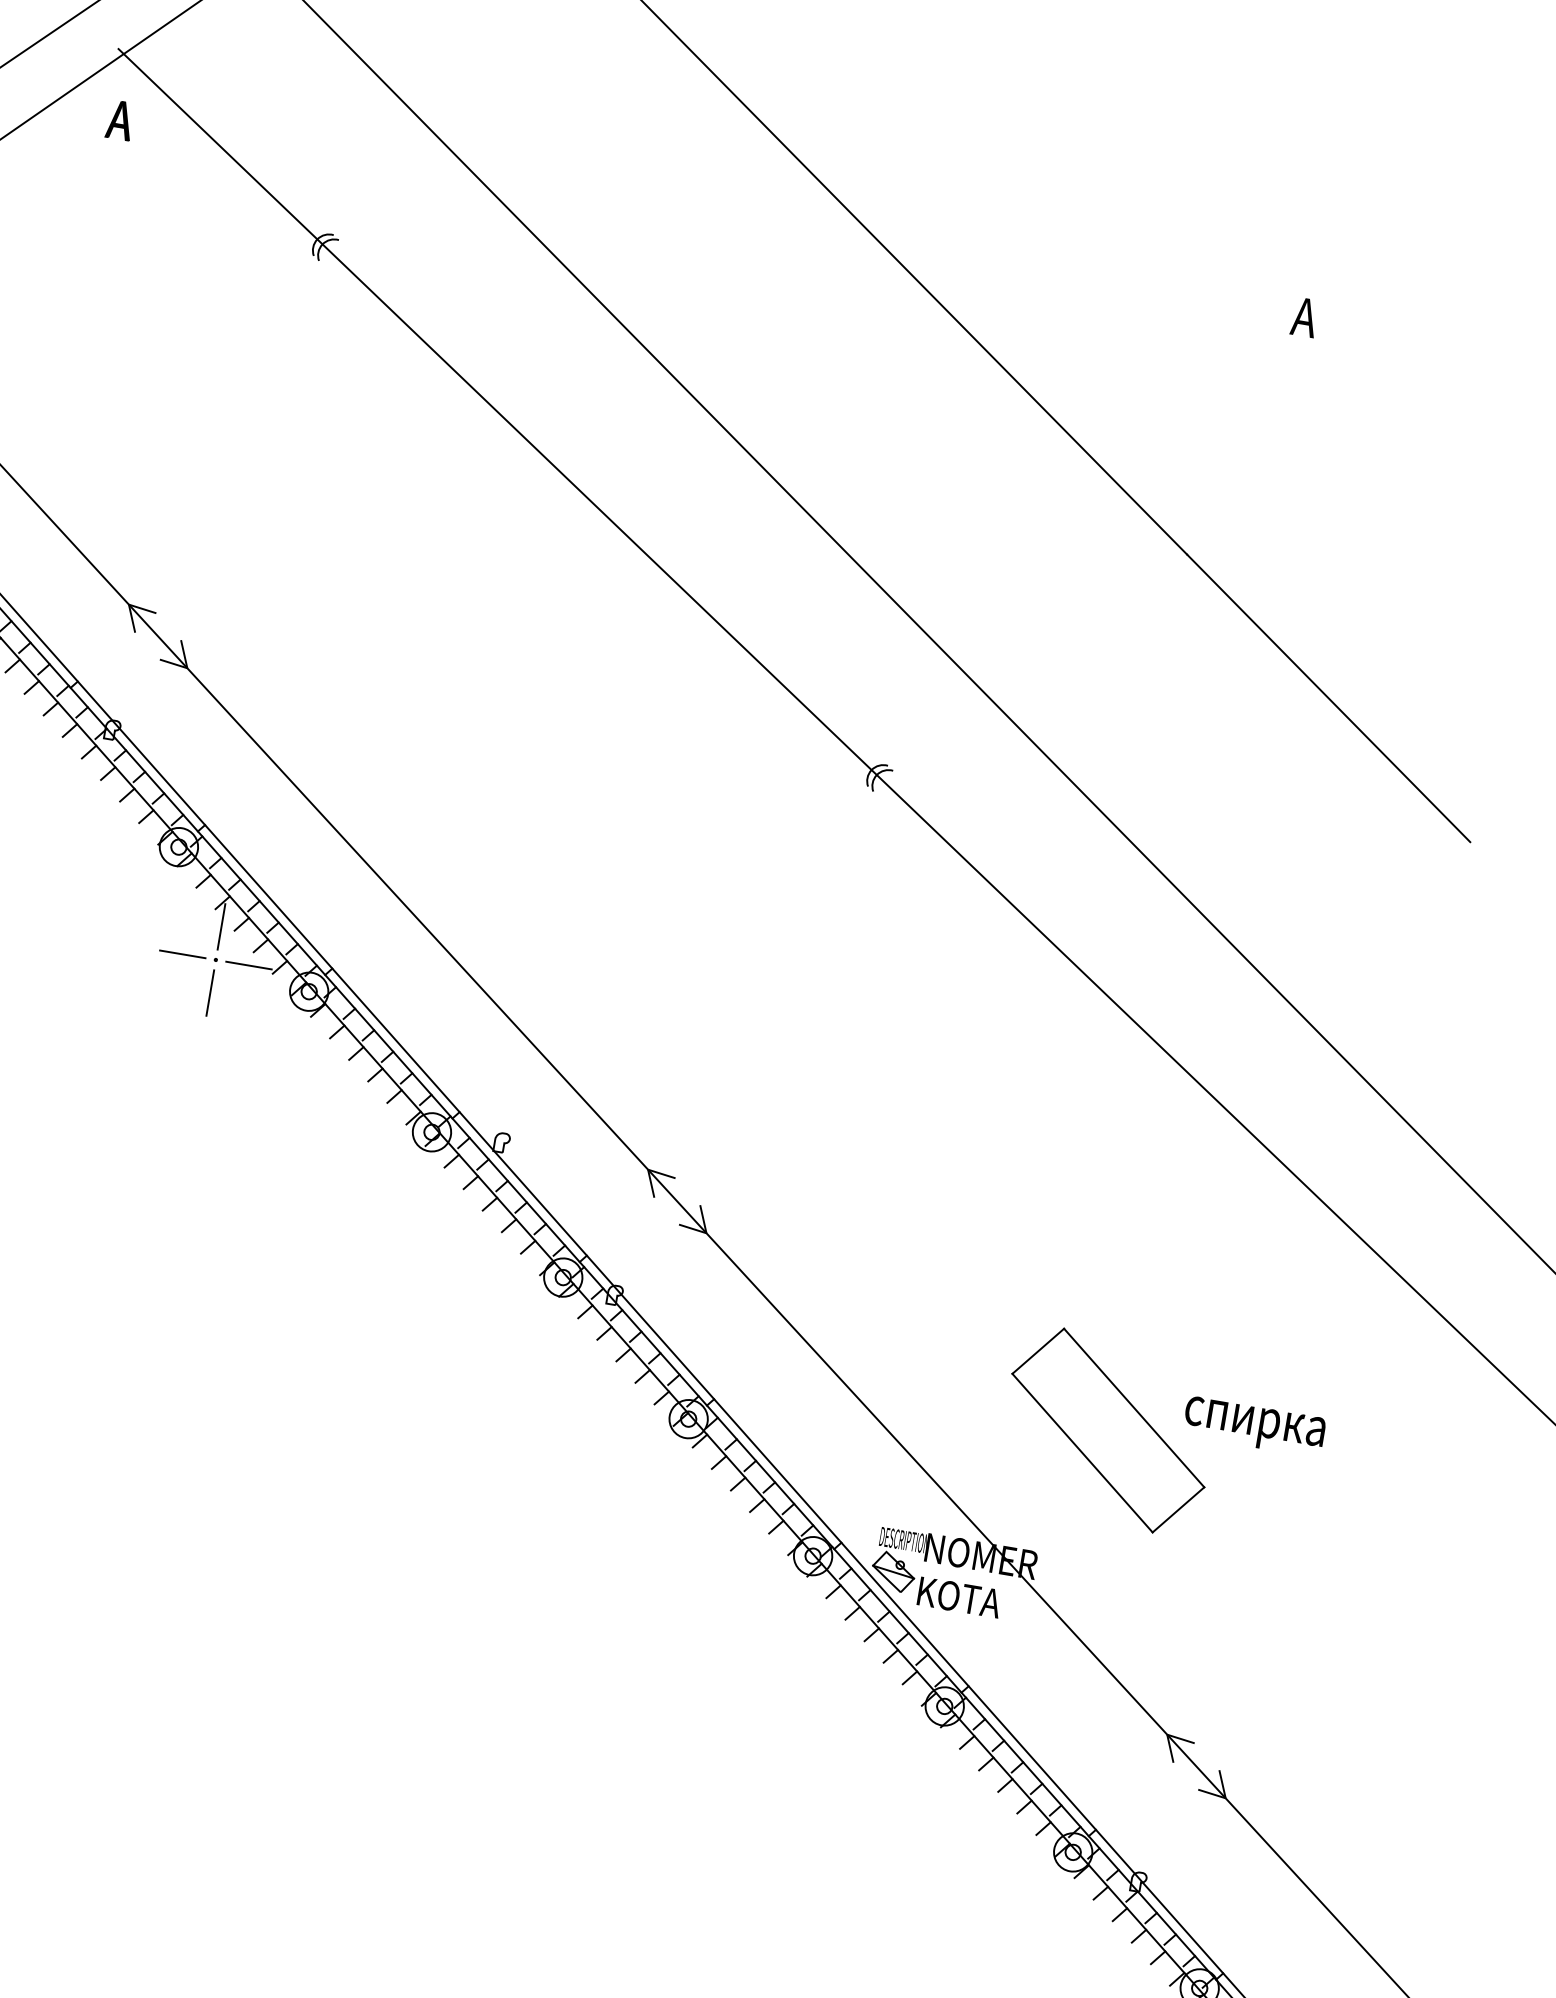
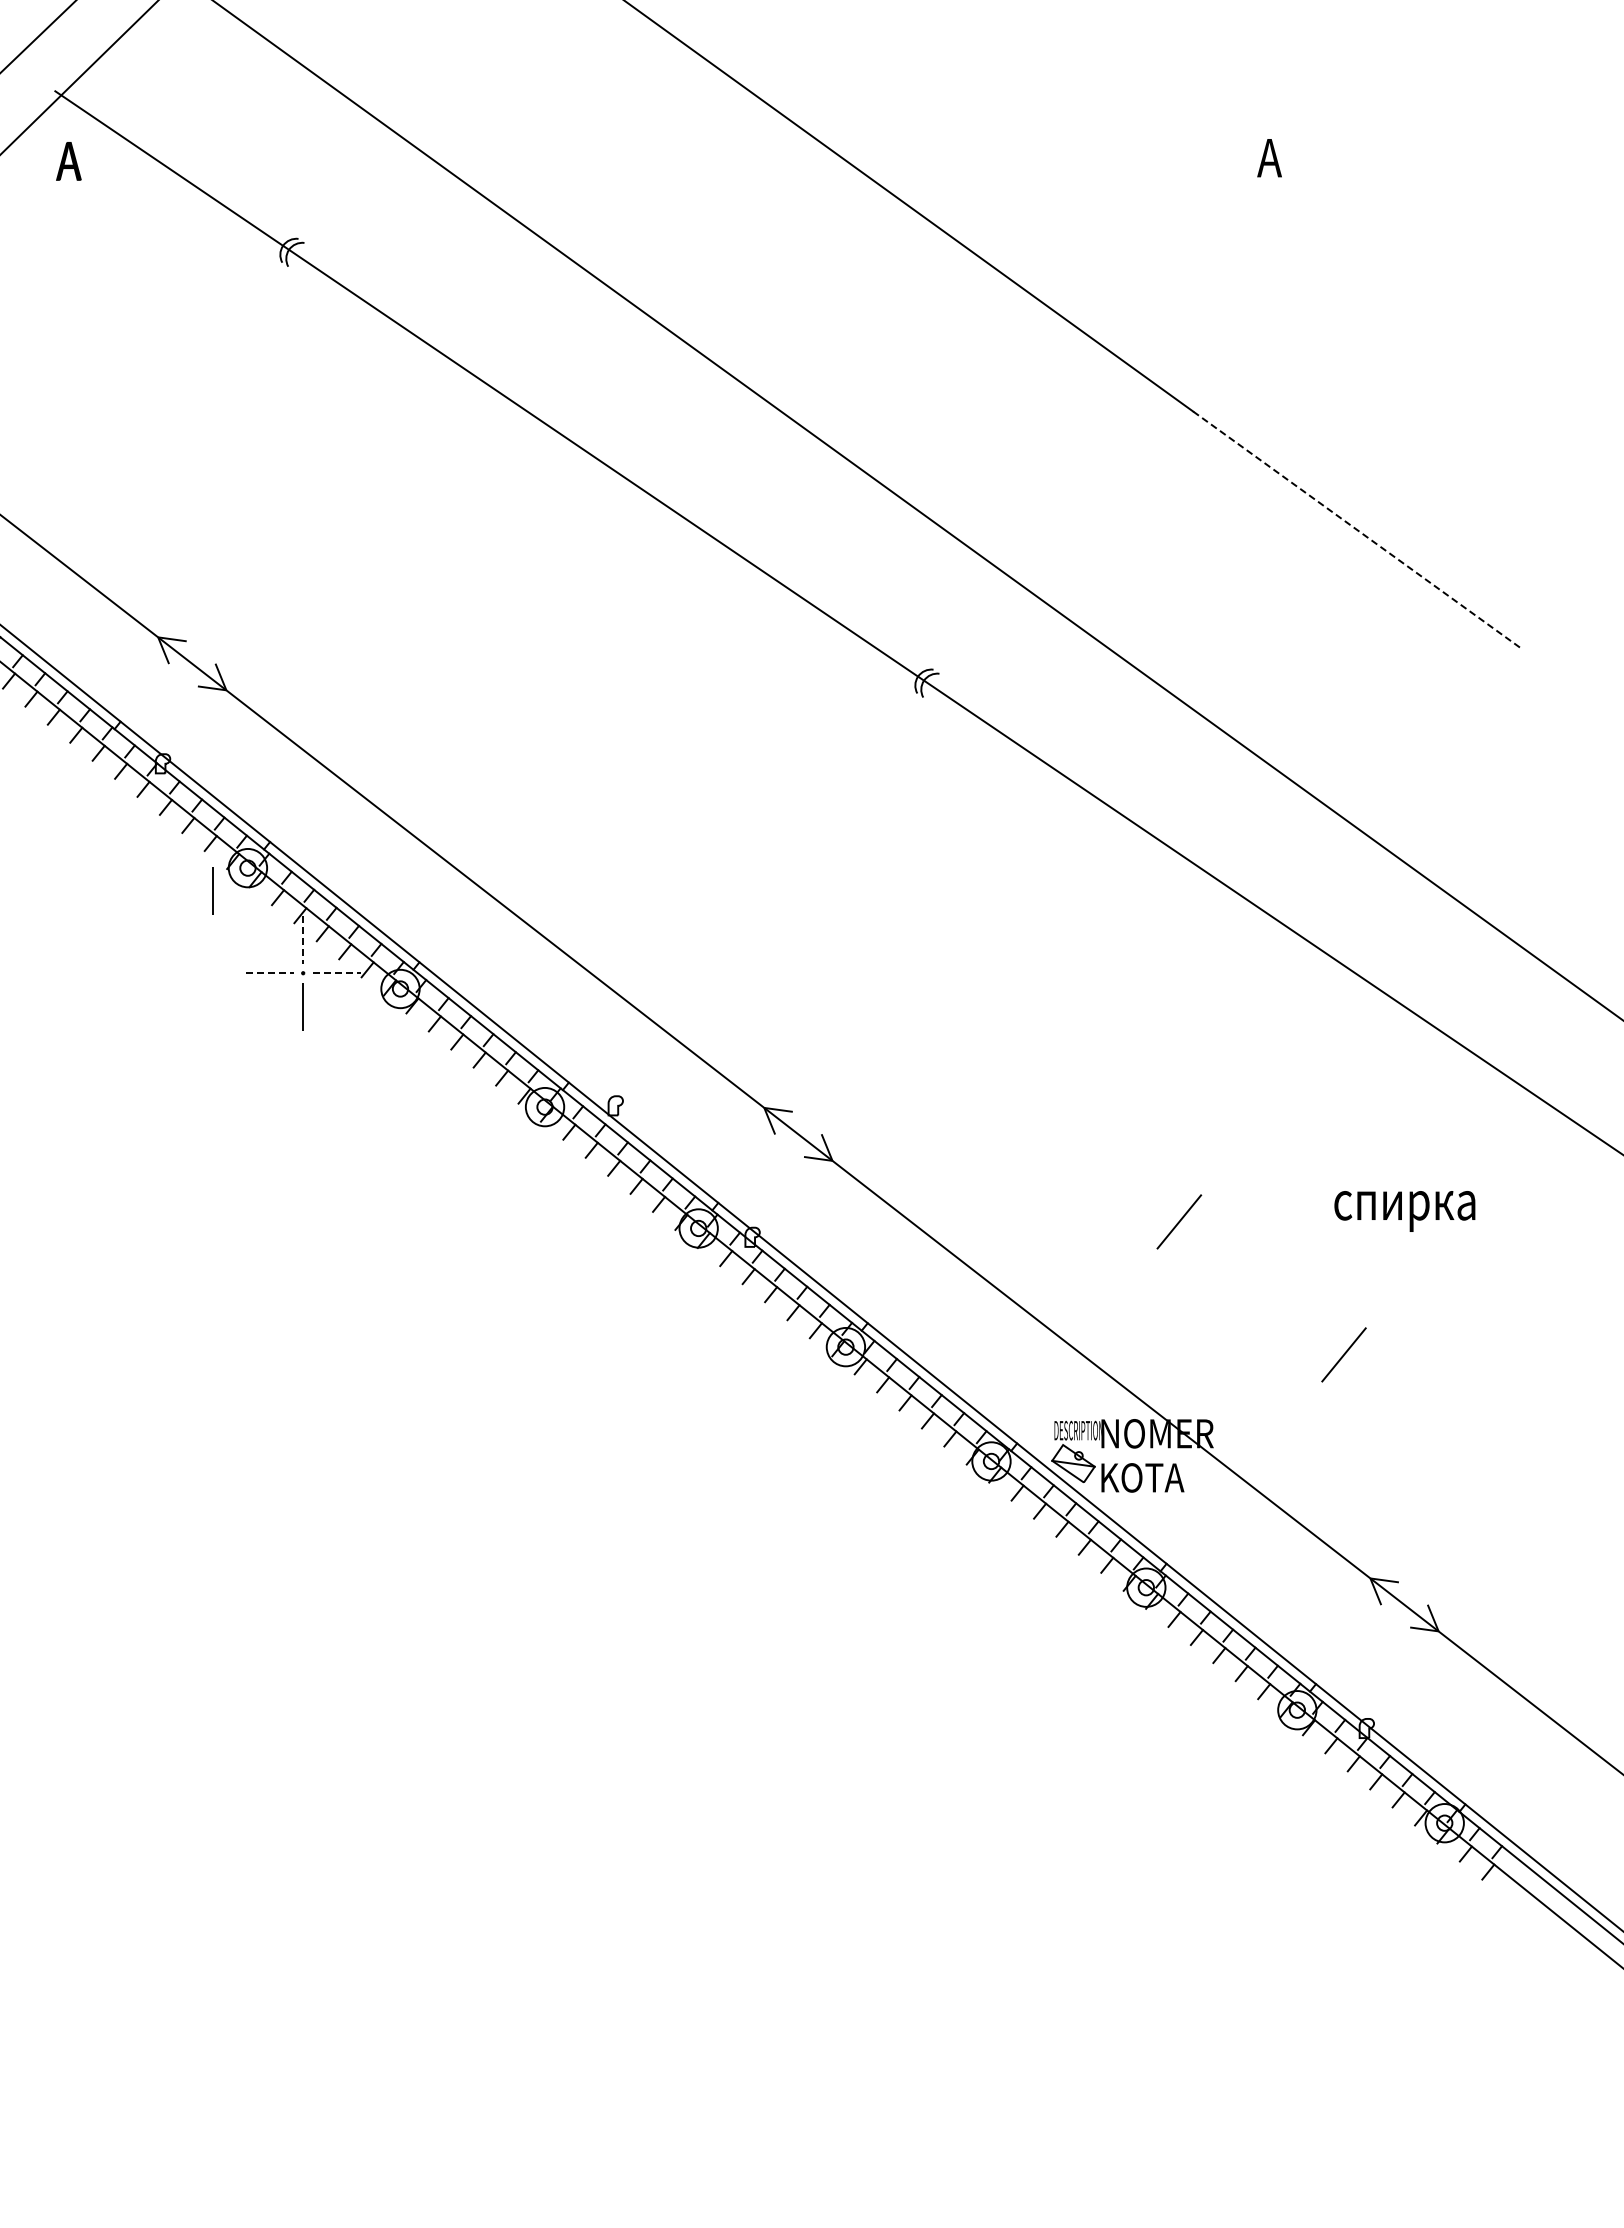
line: (1328, 698) -> (1356, 529), solid -> dashed
line: (140, 863) -> (212, 890), added
line: (221, 926) -> (303, 939), solid -> dashed
line: (182, 954) -> (269, 973), solid -> dashed
line: (248, 965) -> (336, 973), solid -> dashed
line: (1134, 1407) -> (1283, 1261), removed
text: (1253, 1426) -> (1404, 1211), moved
line: (1082, 1452) -> (1239, 1314), removed

